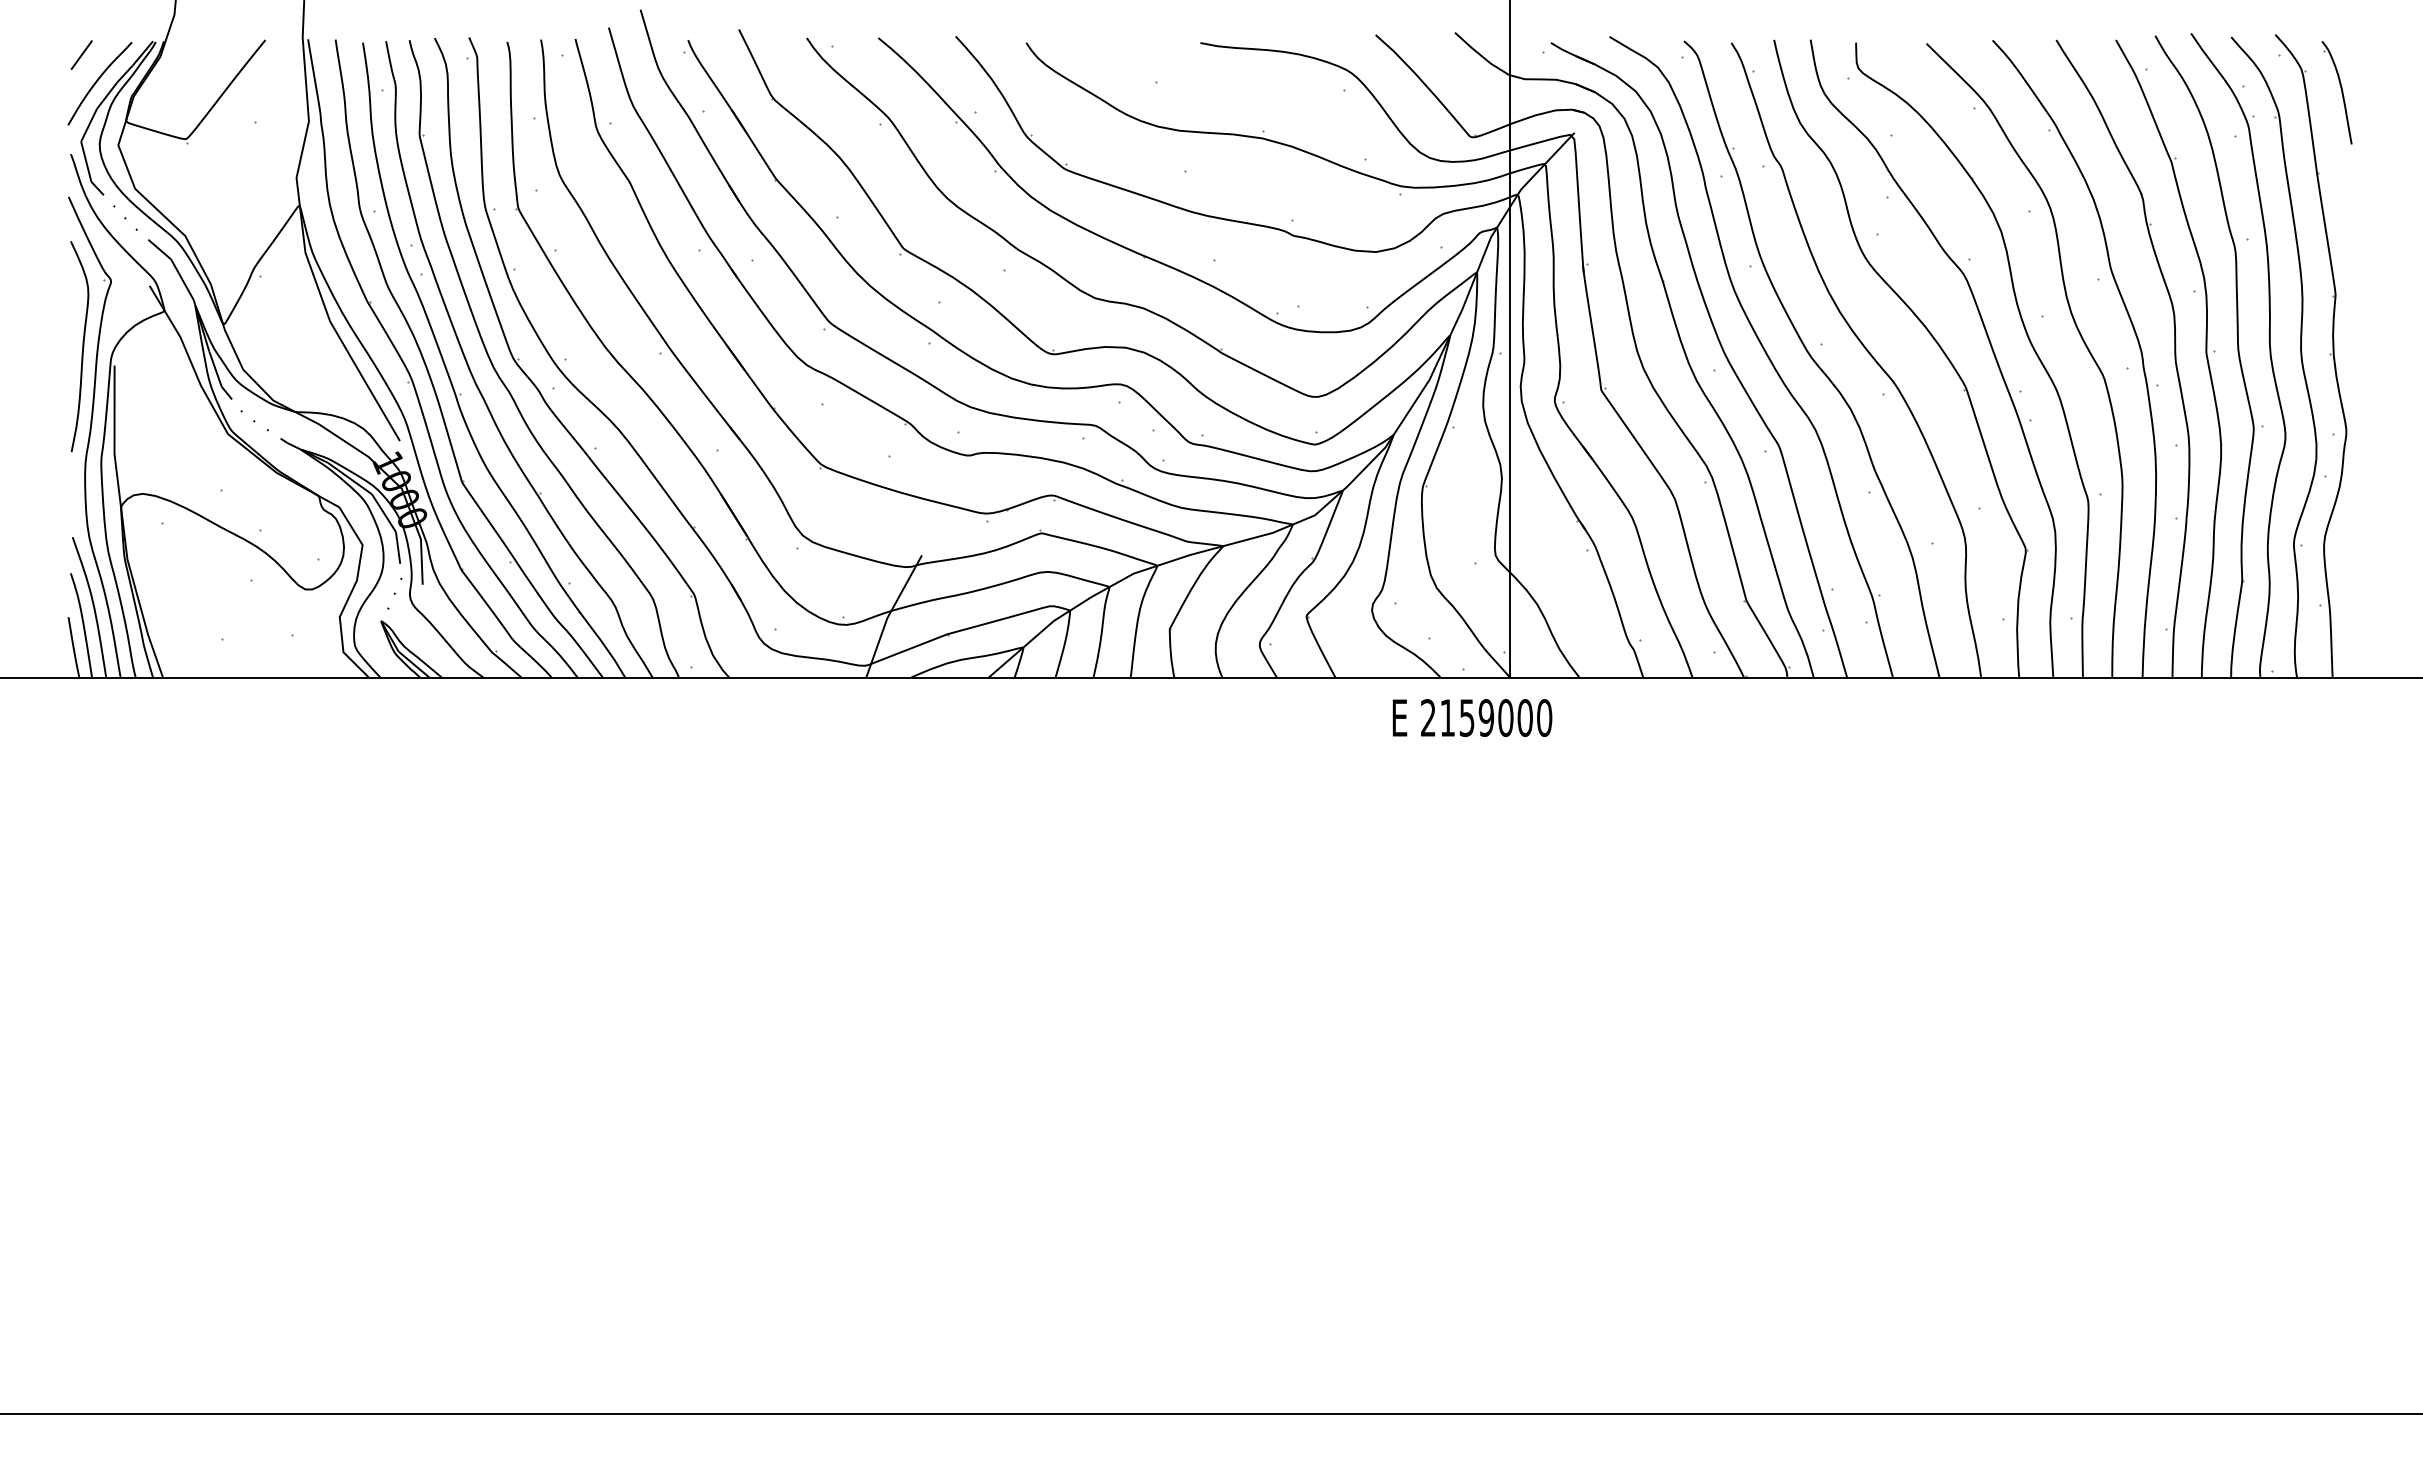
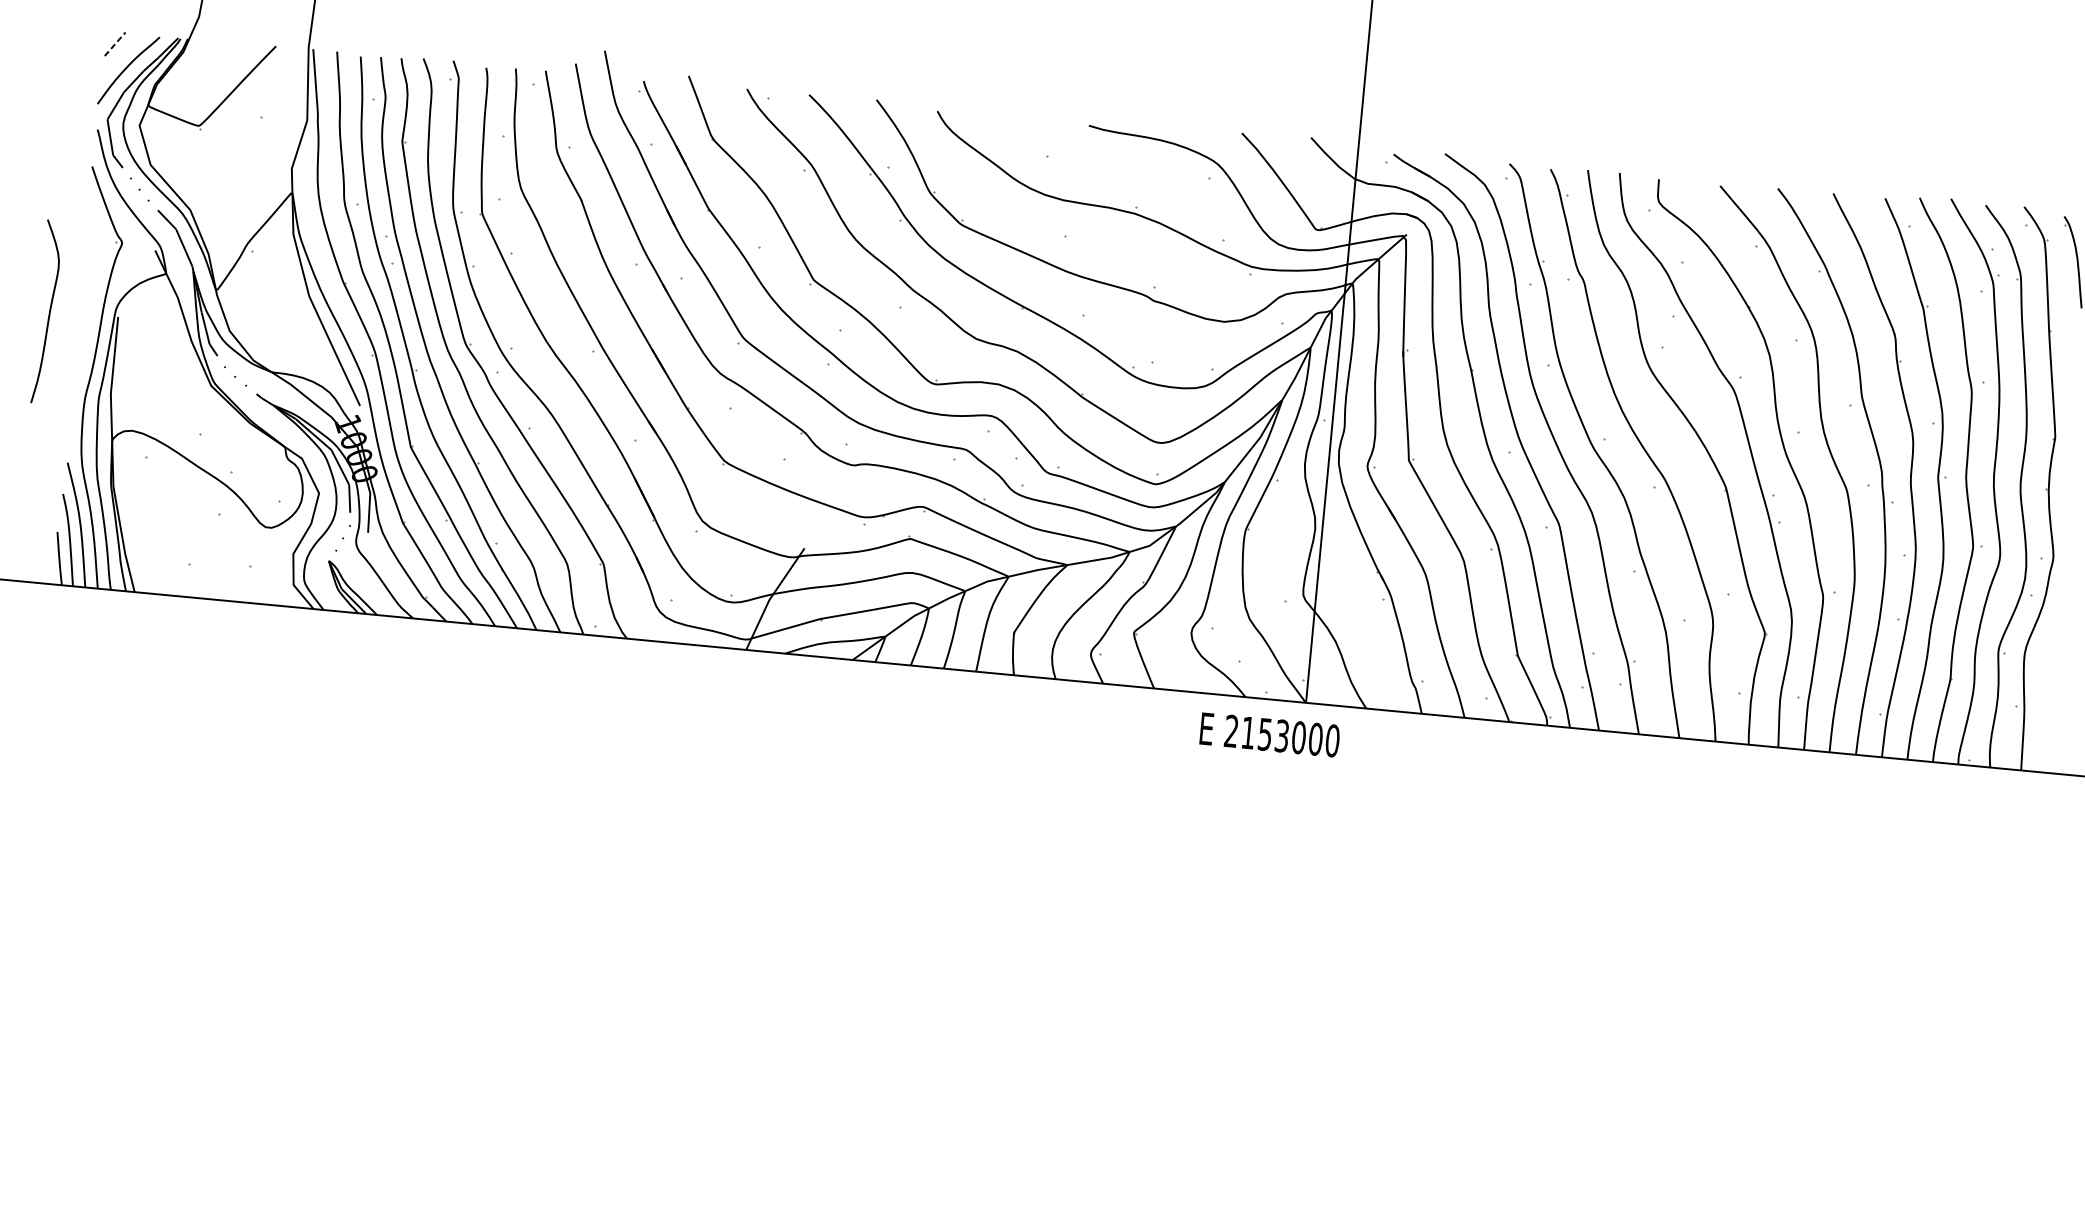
line: (82, 54) -> (115, 43), solid -> dashed
curve: (82, 346) -> (49, 312), moved
text: (1486, 717) -> (1282, 735), 2159000 -> 2153000

